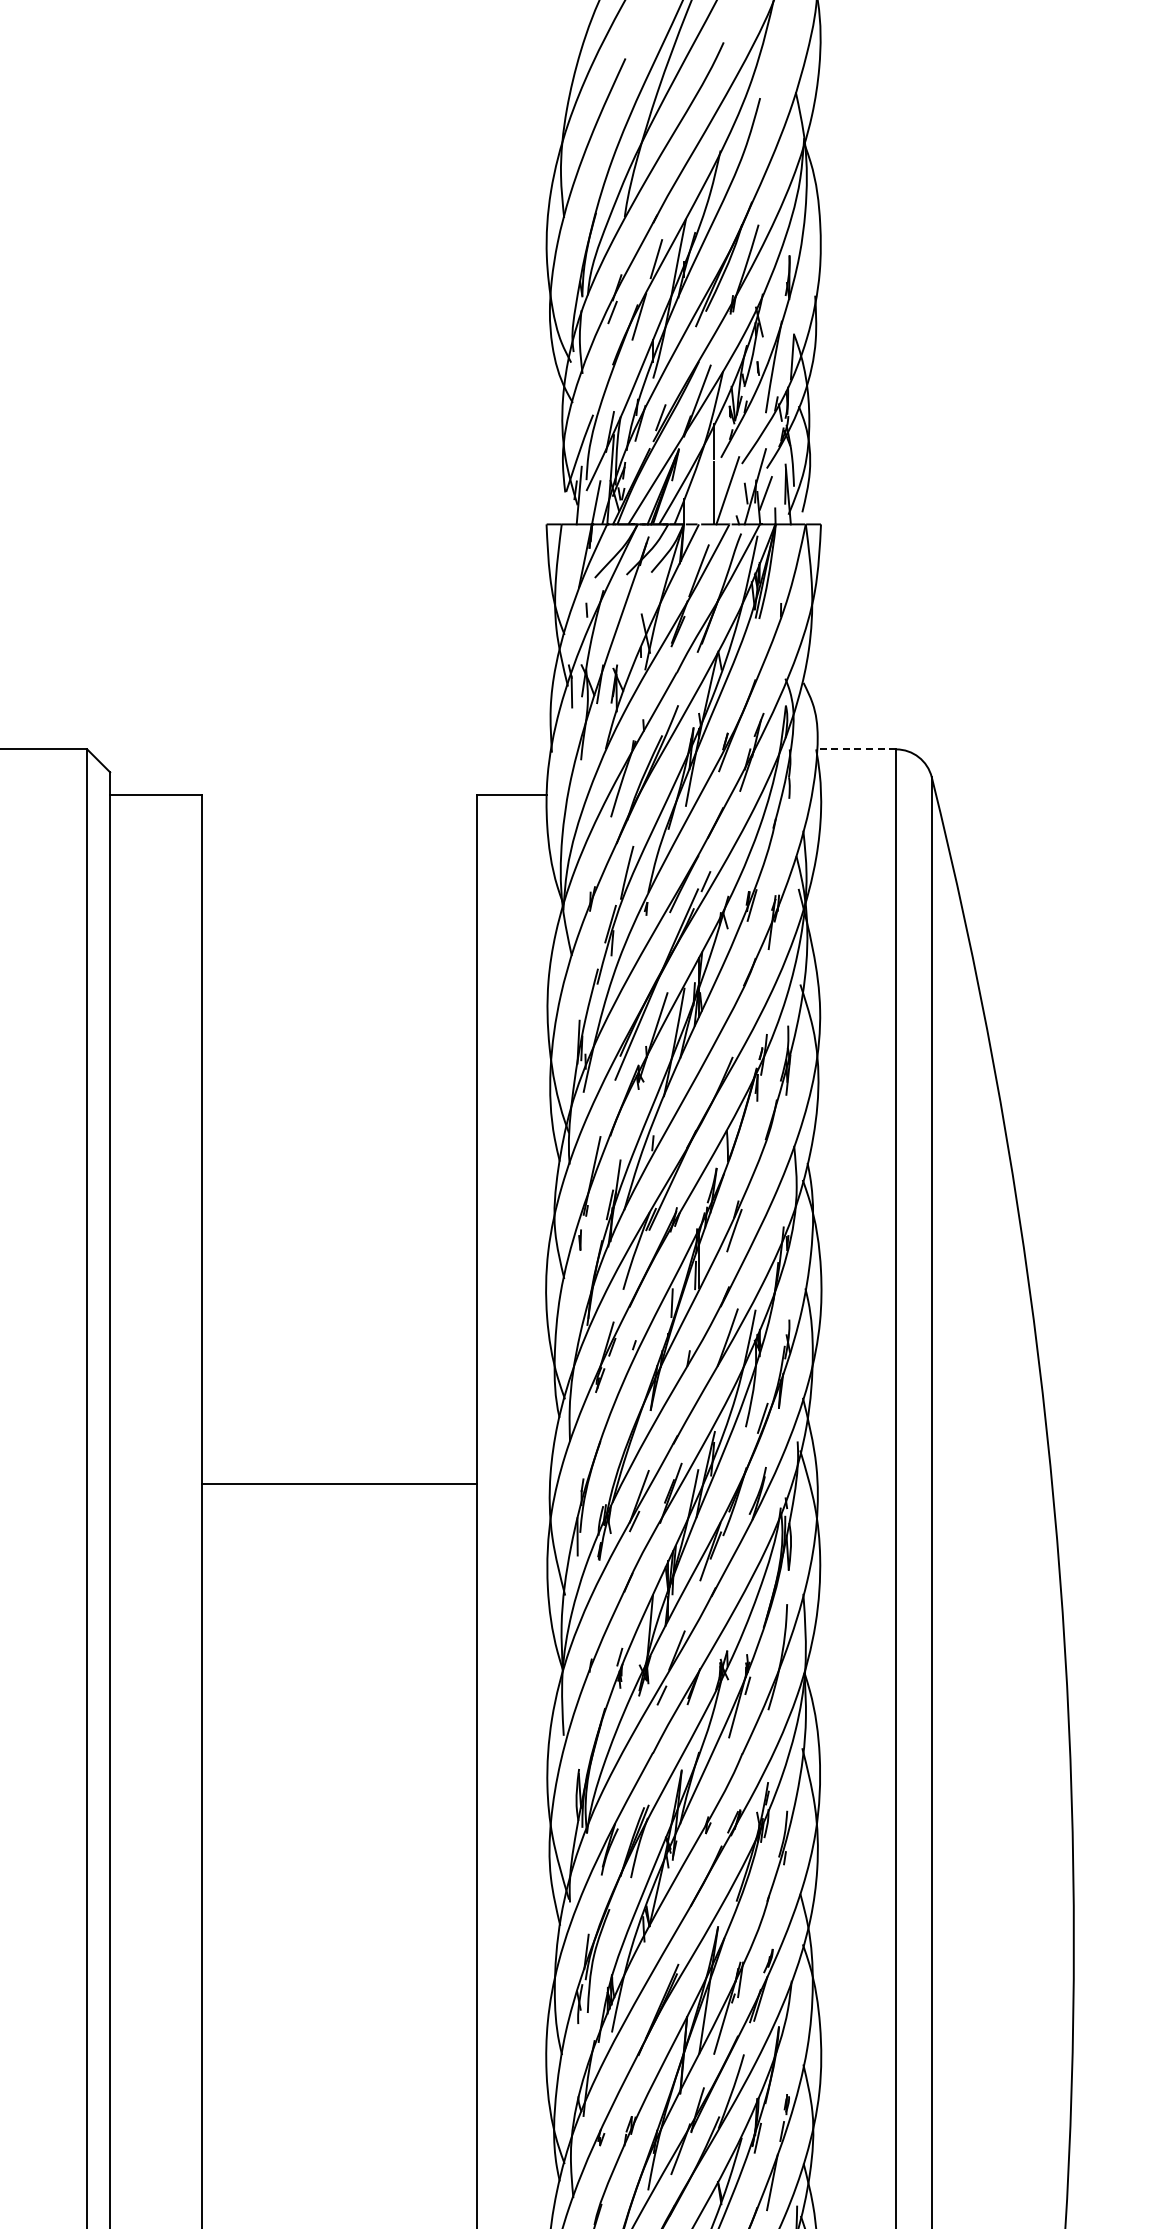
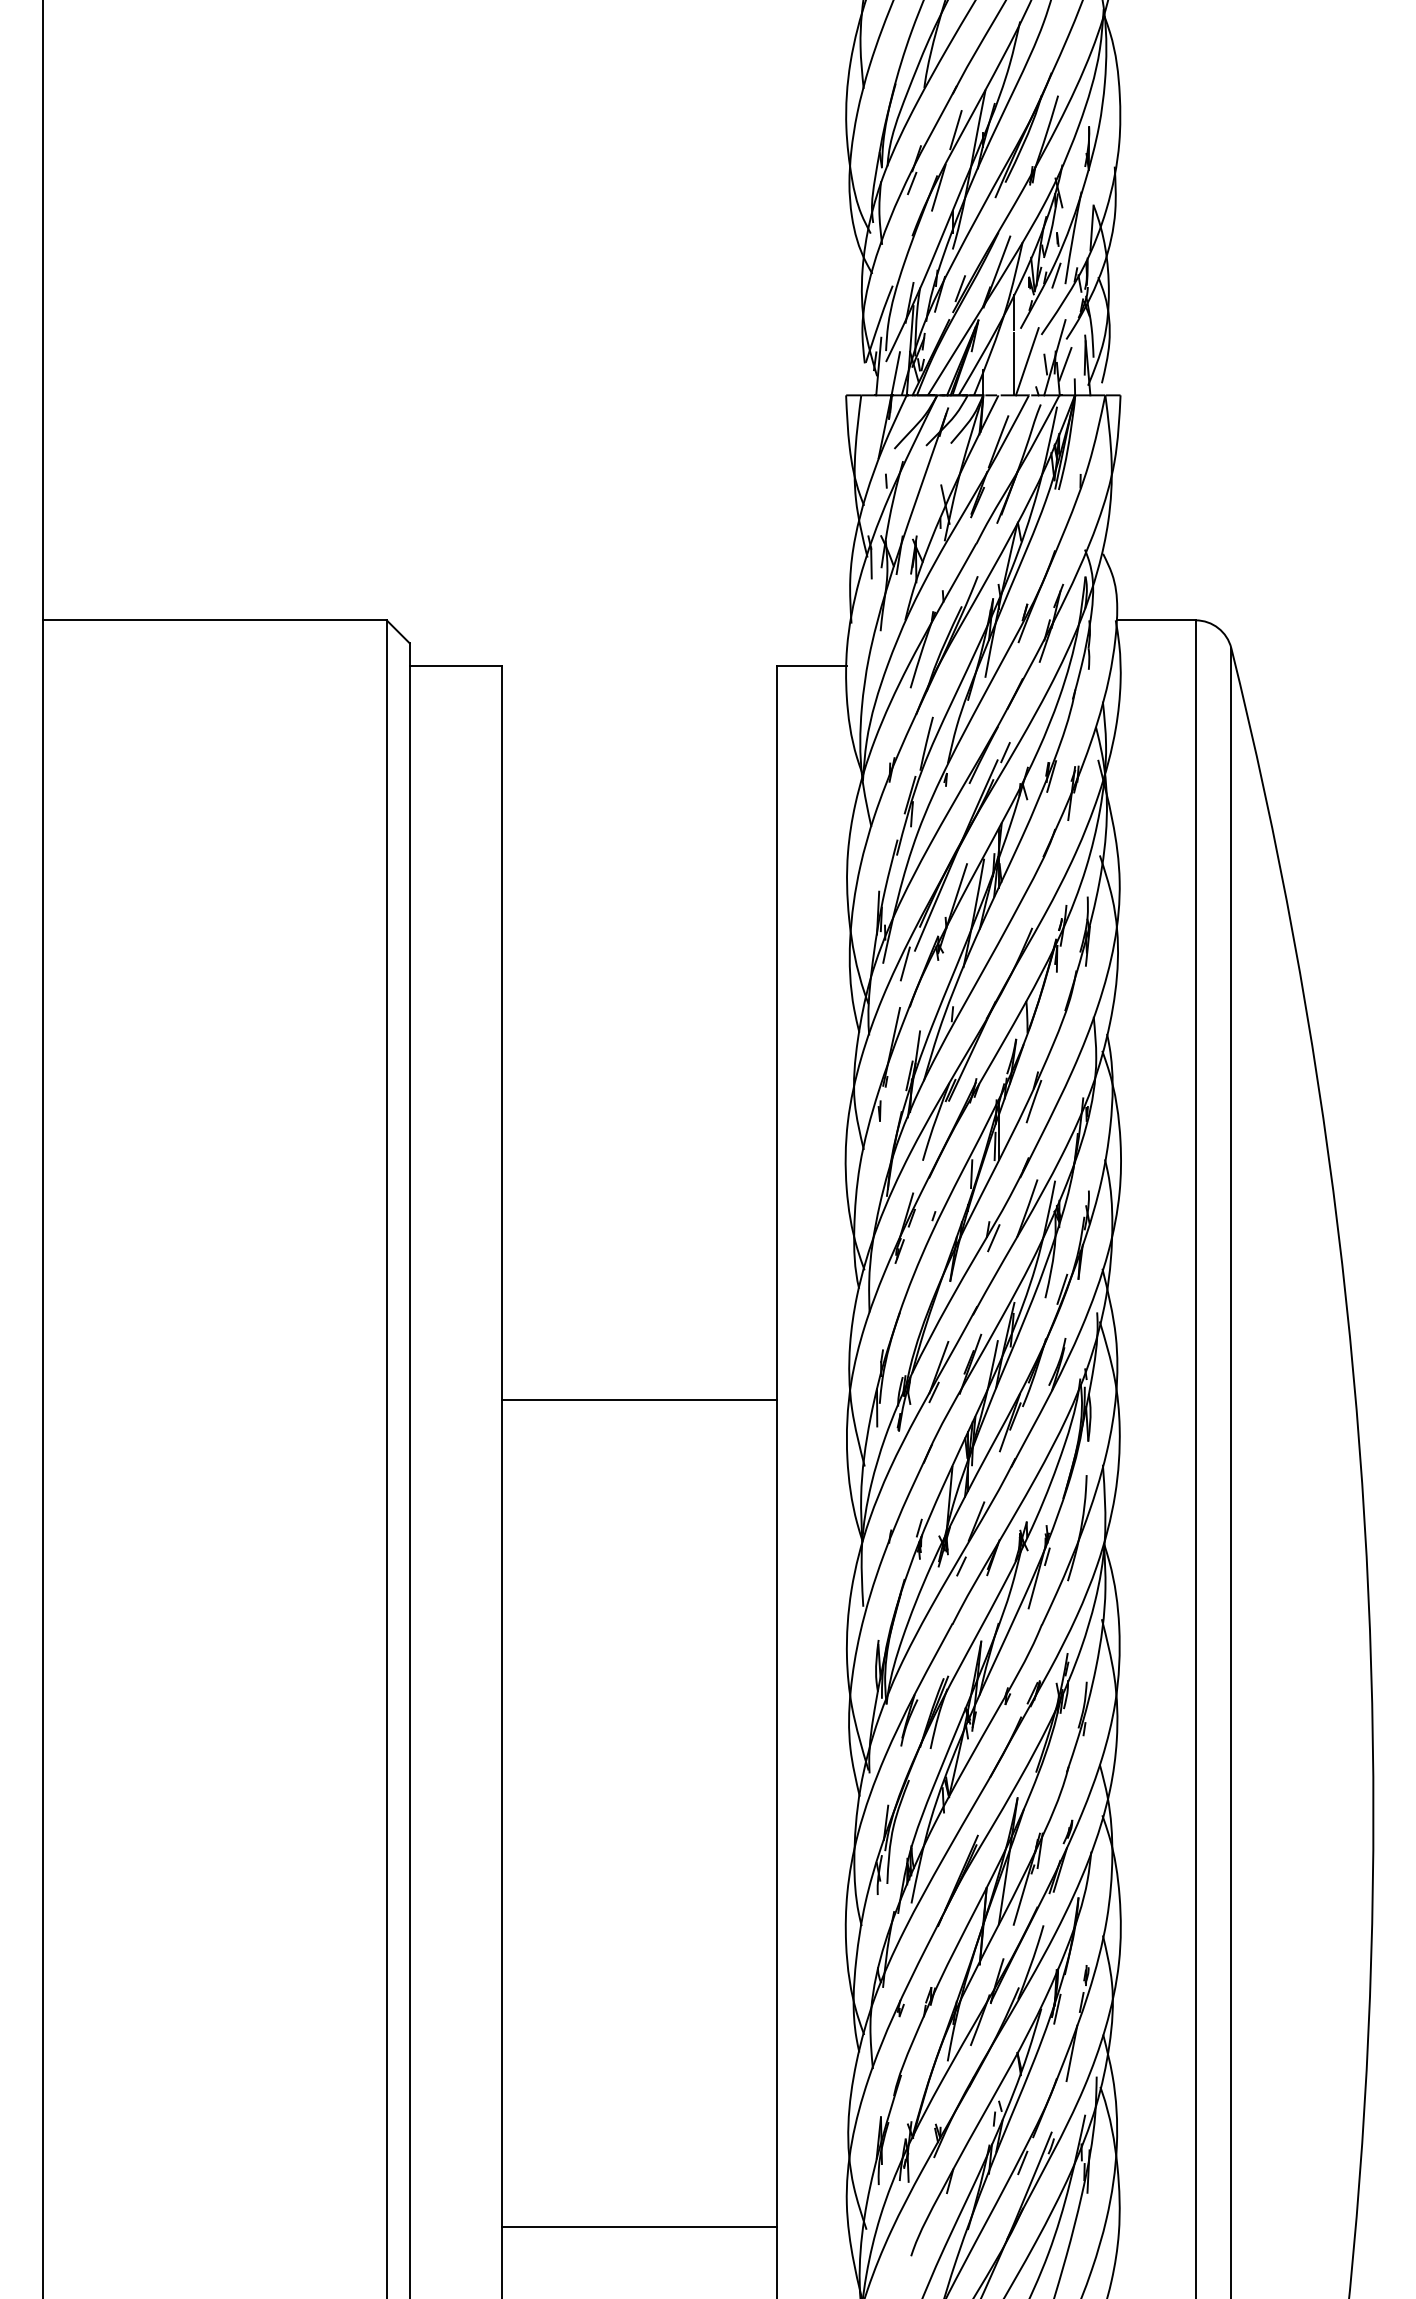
line: (756, 404) -> (1056, 275), added
line: (856, 749) -> (1156, 620), dashed -> solid
line: (604, 1092) -> (904, 963), added
line: (693, 1367) -> (993, 1238), added
line: (338, 1483) -> (638, 1400), moved

